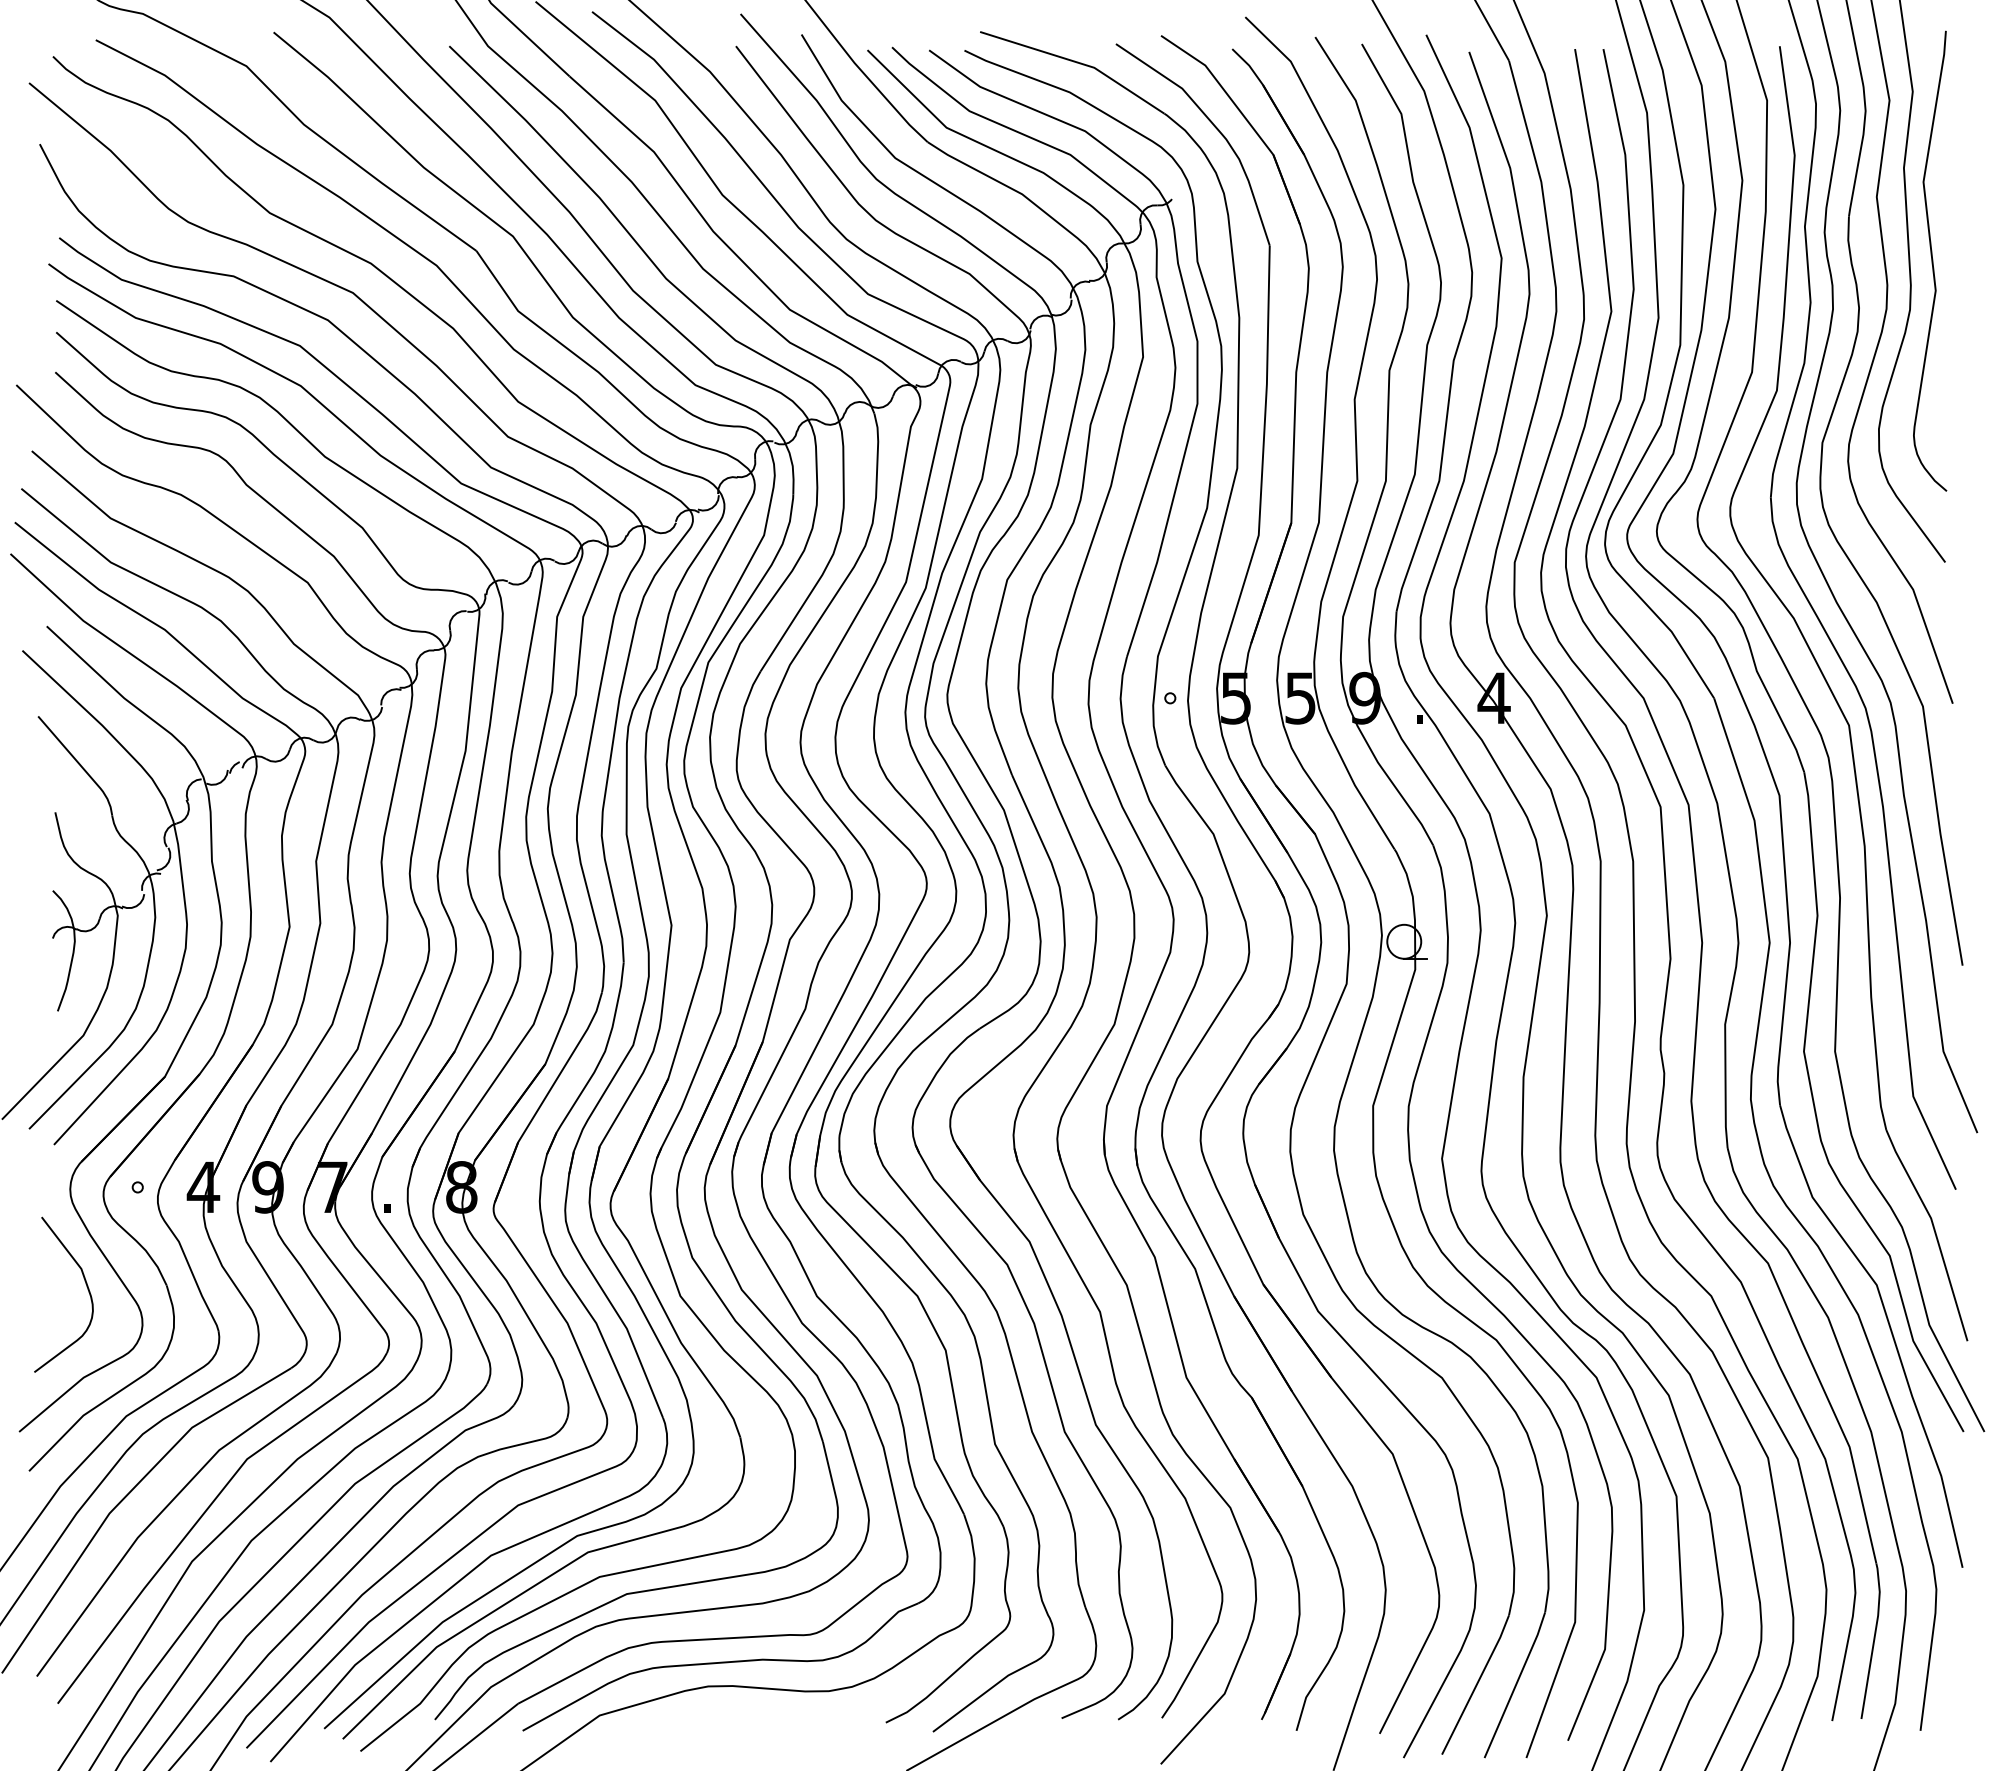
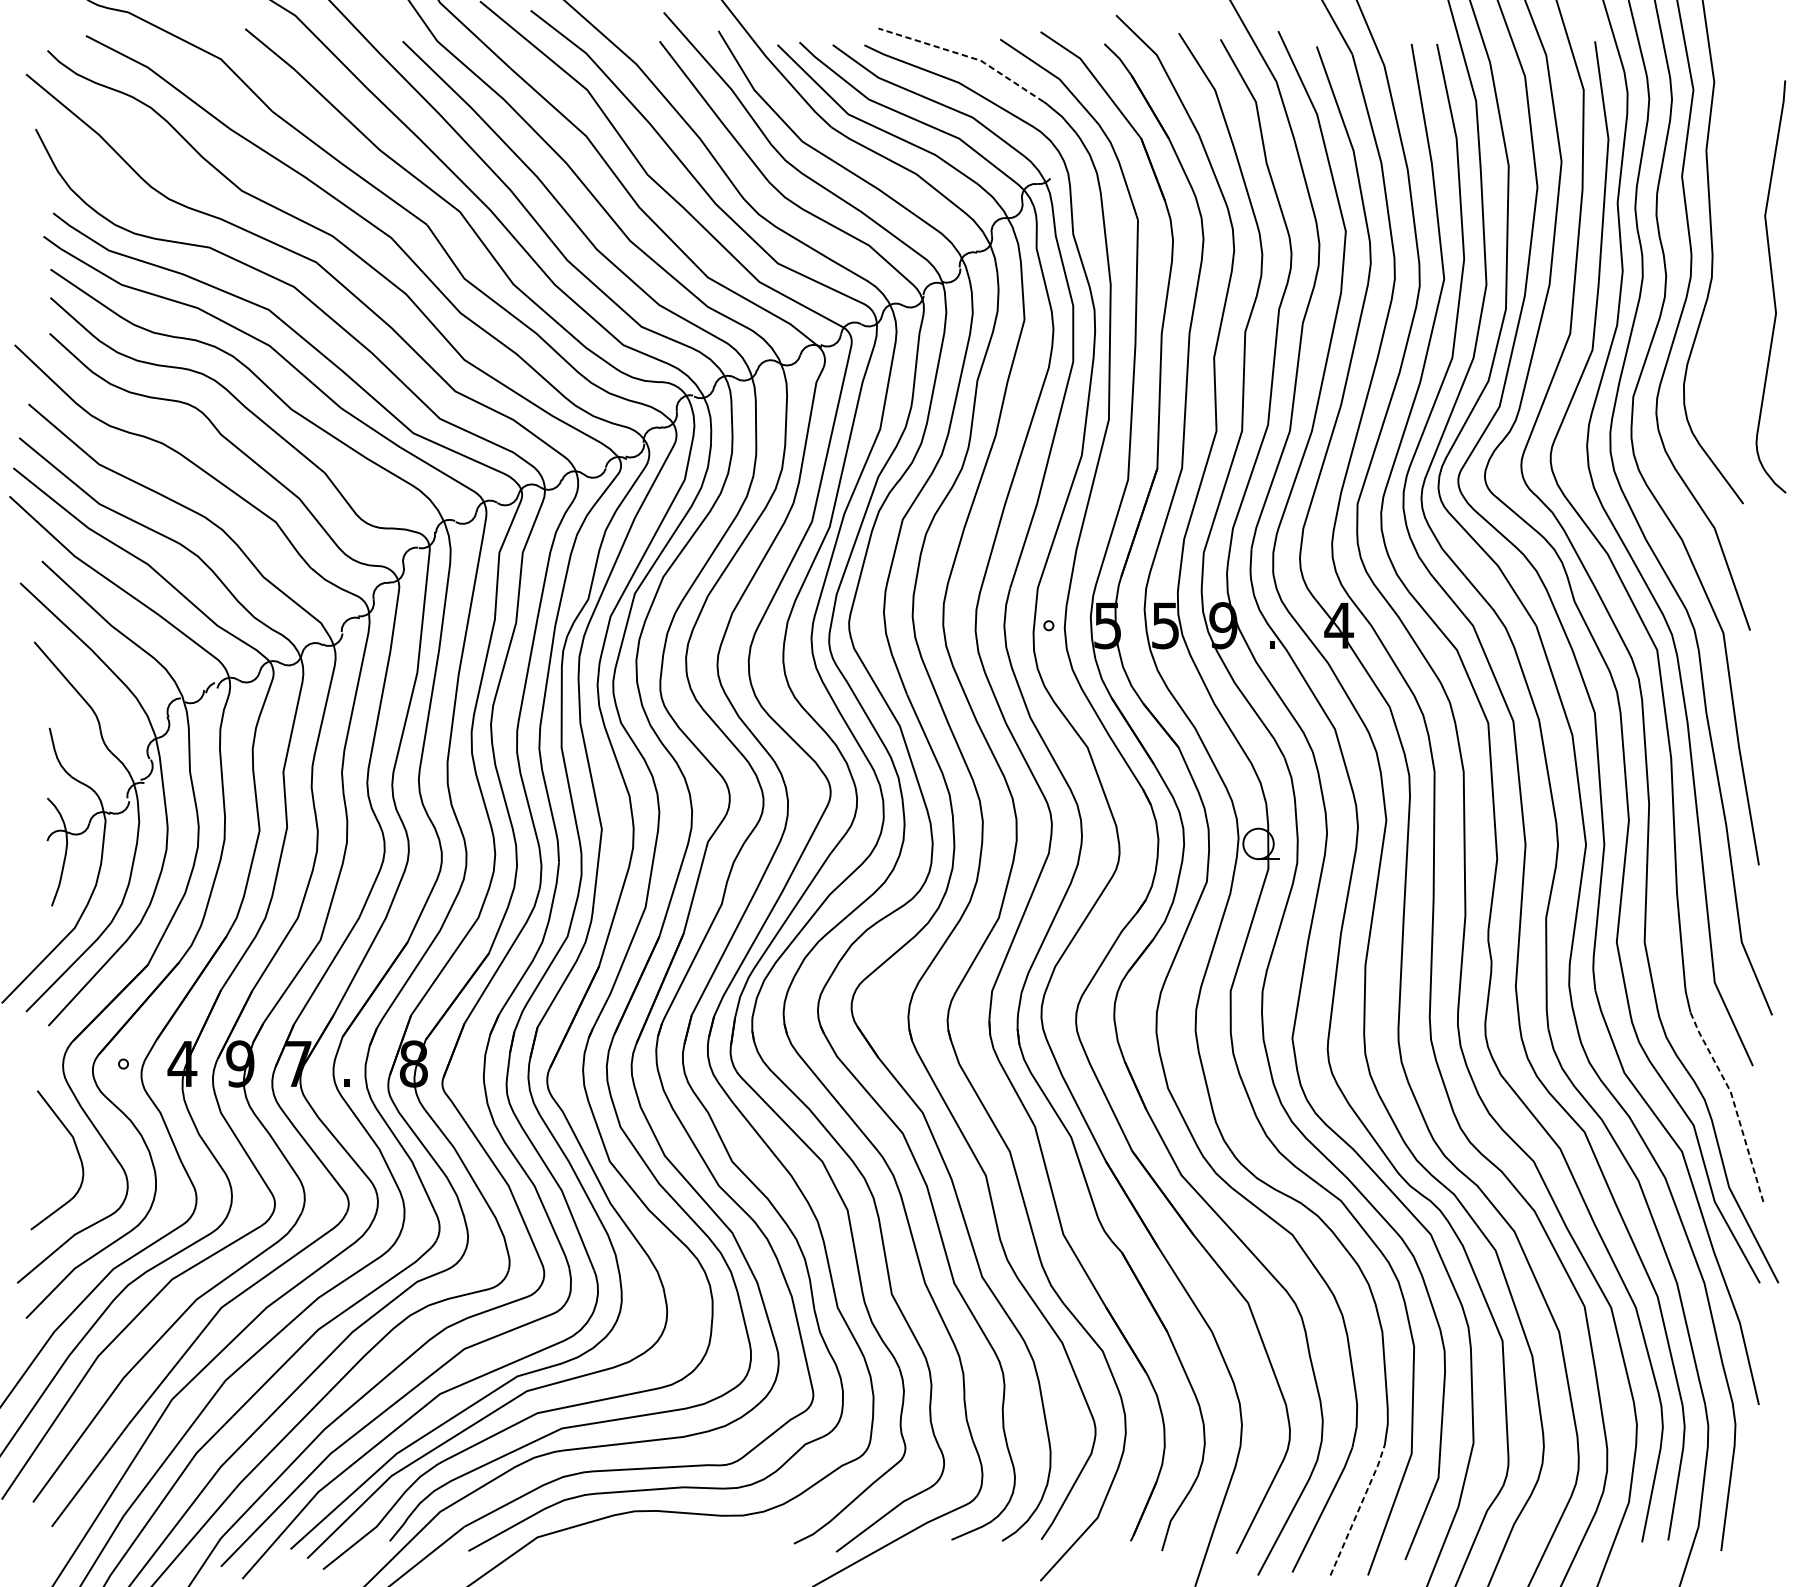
line: (1077, 62) -> (965, 55), solid -> dashed
curve: (1931, 260) -> (1772, 286), moved
line: (1934, 1230) -> (1733, 1102), solid -> dashed
line: (1516, 1685) -> (1359, 1510), solid -> dashed

